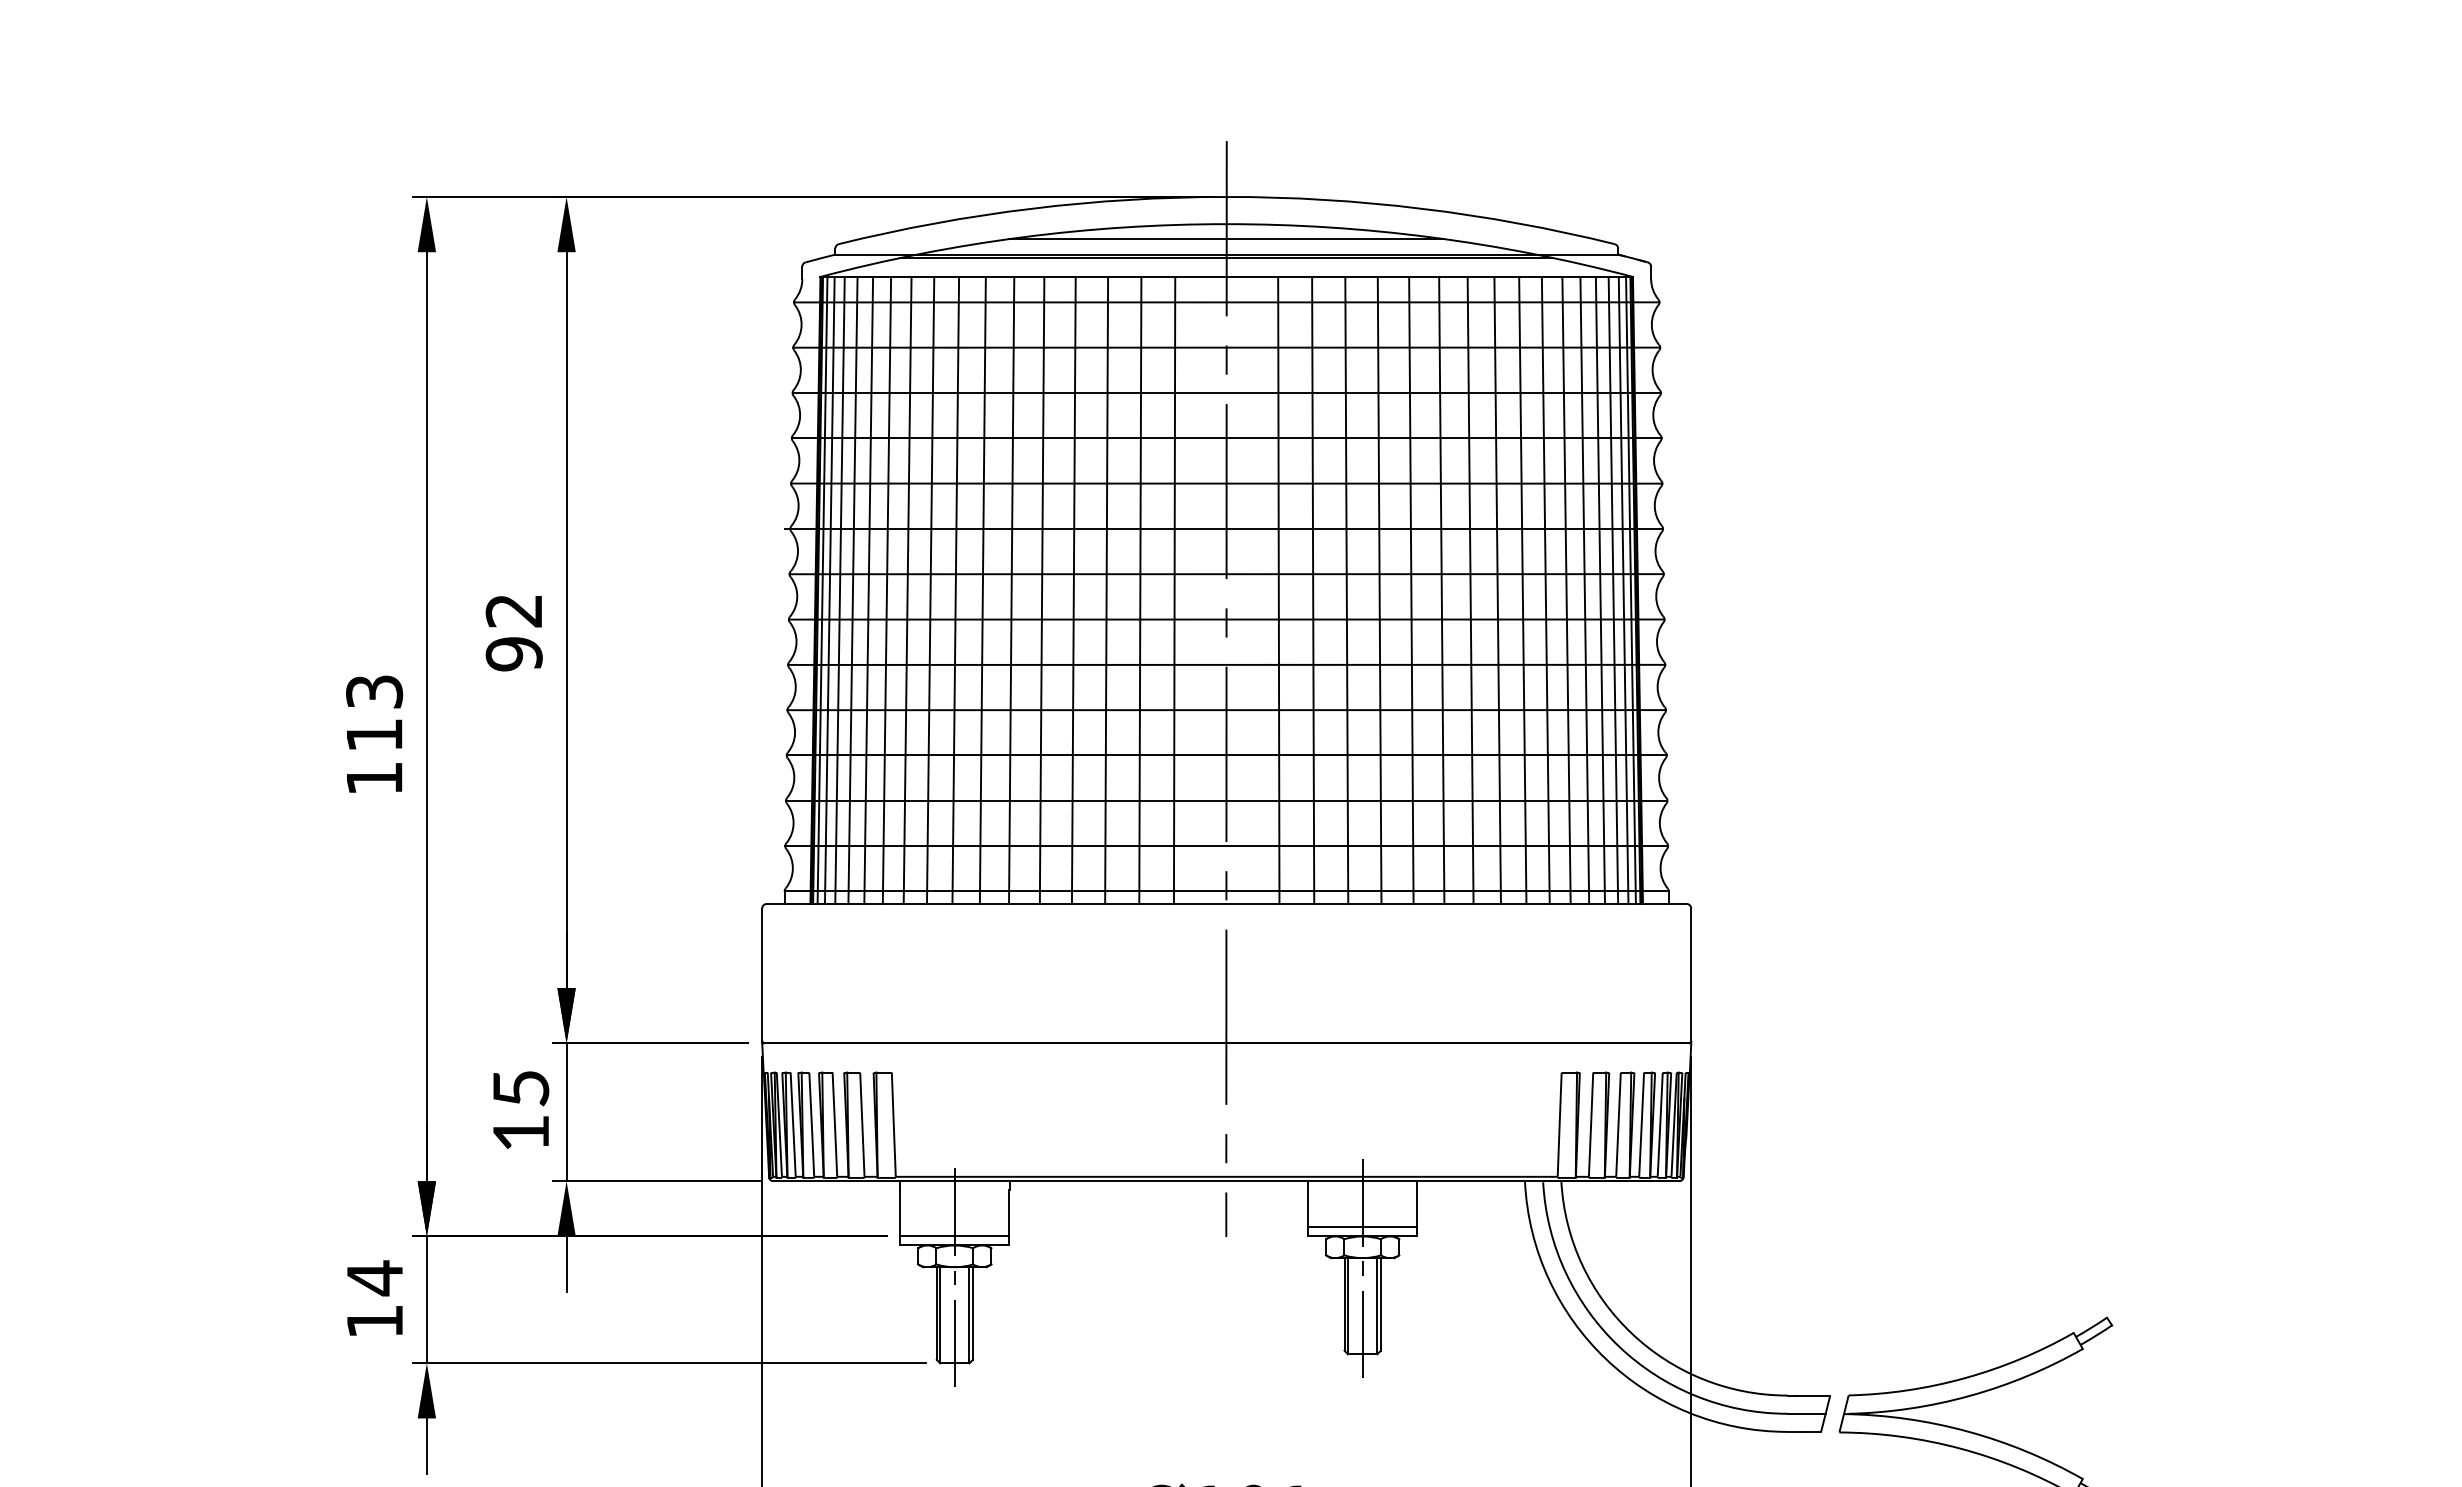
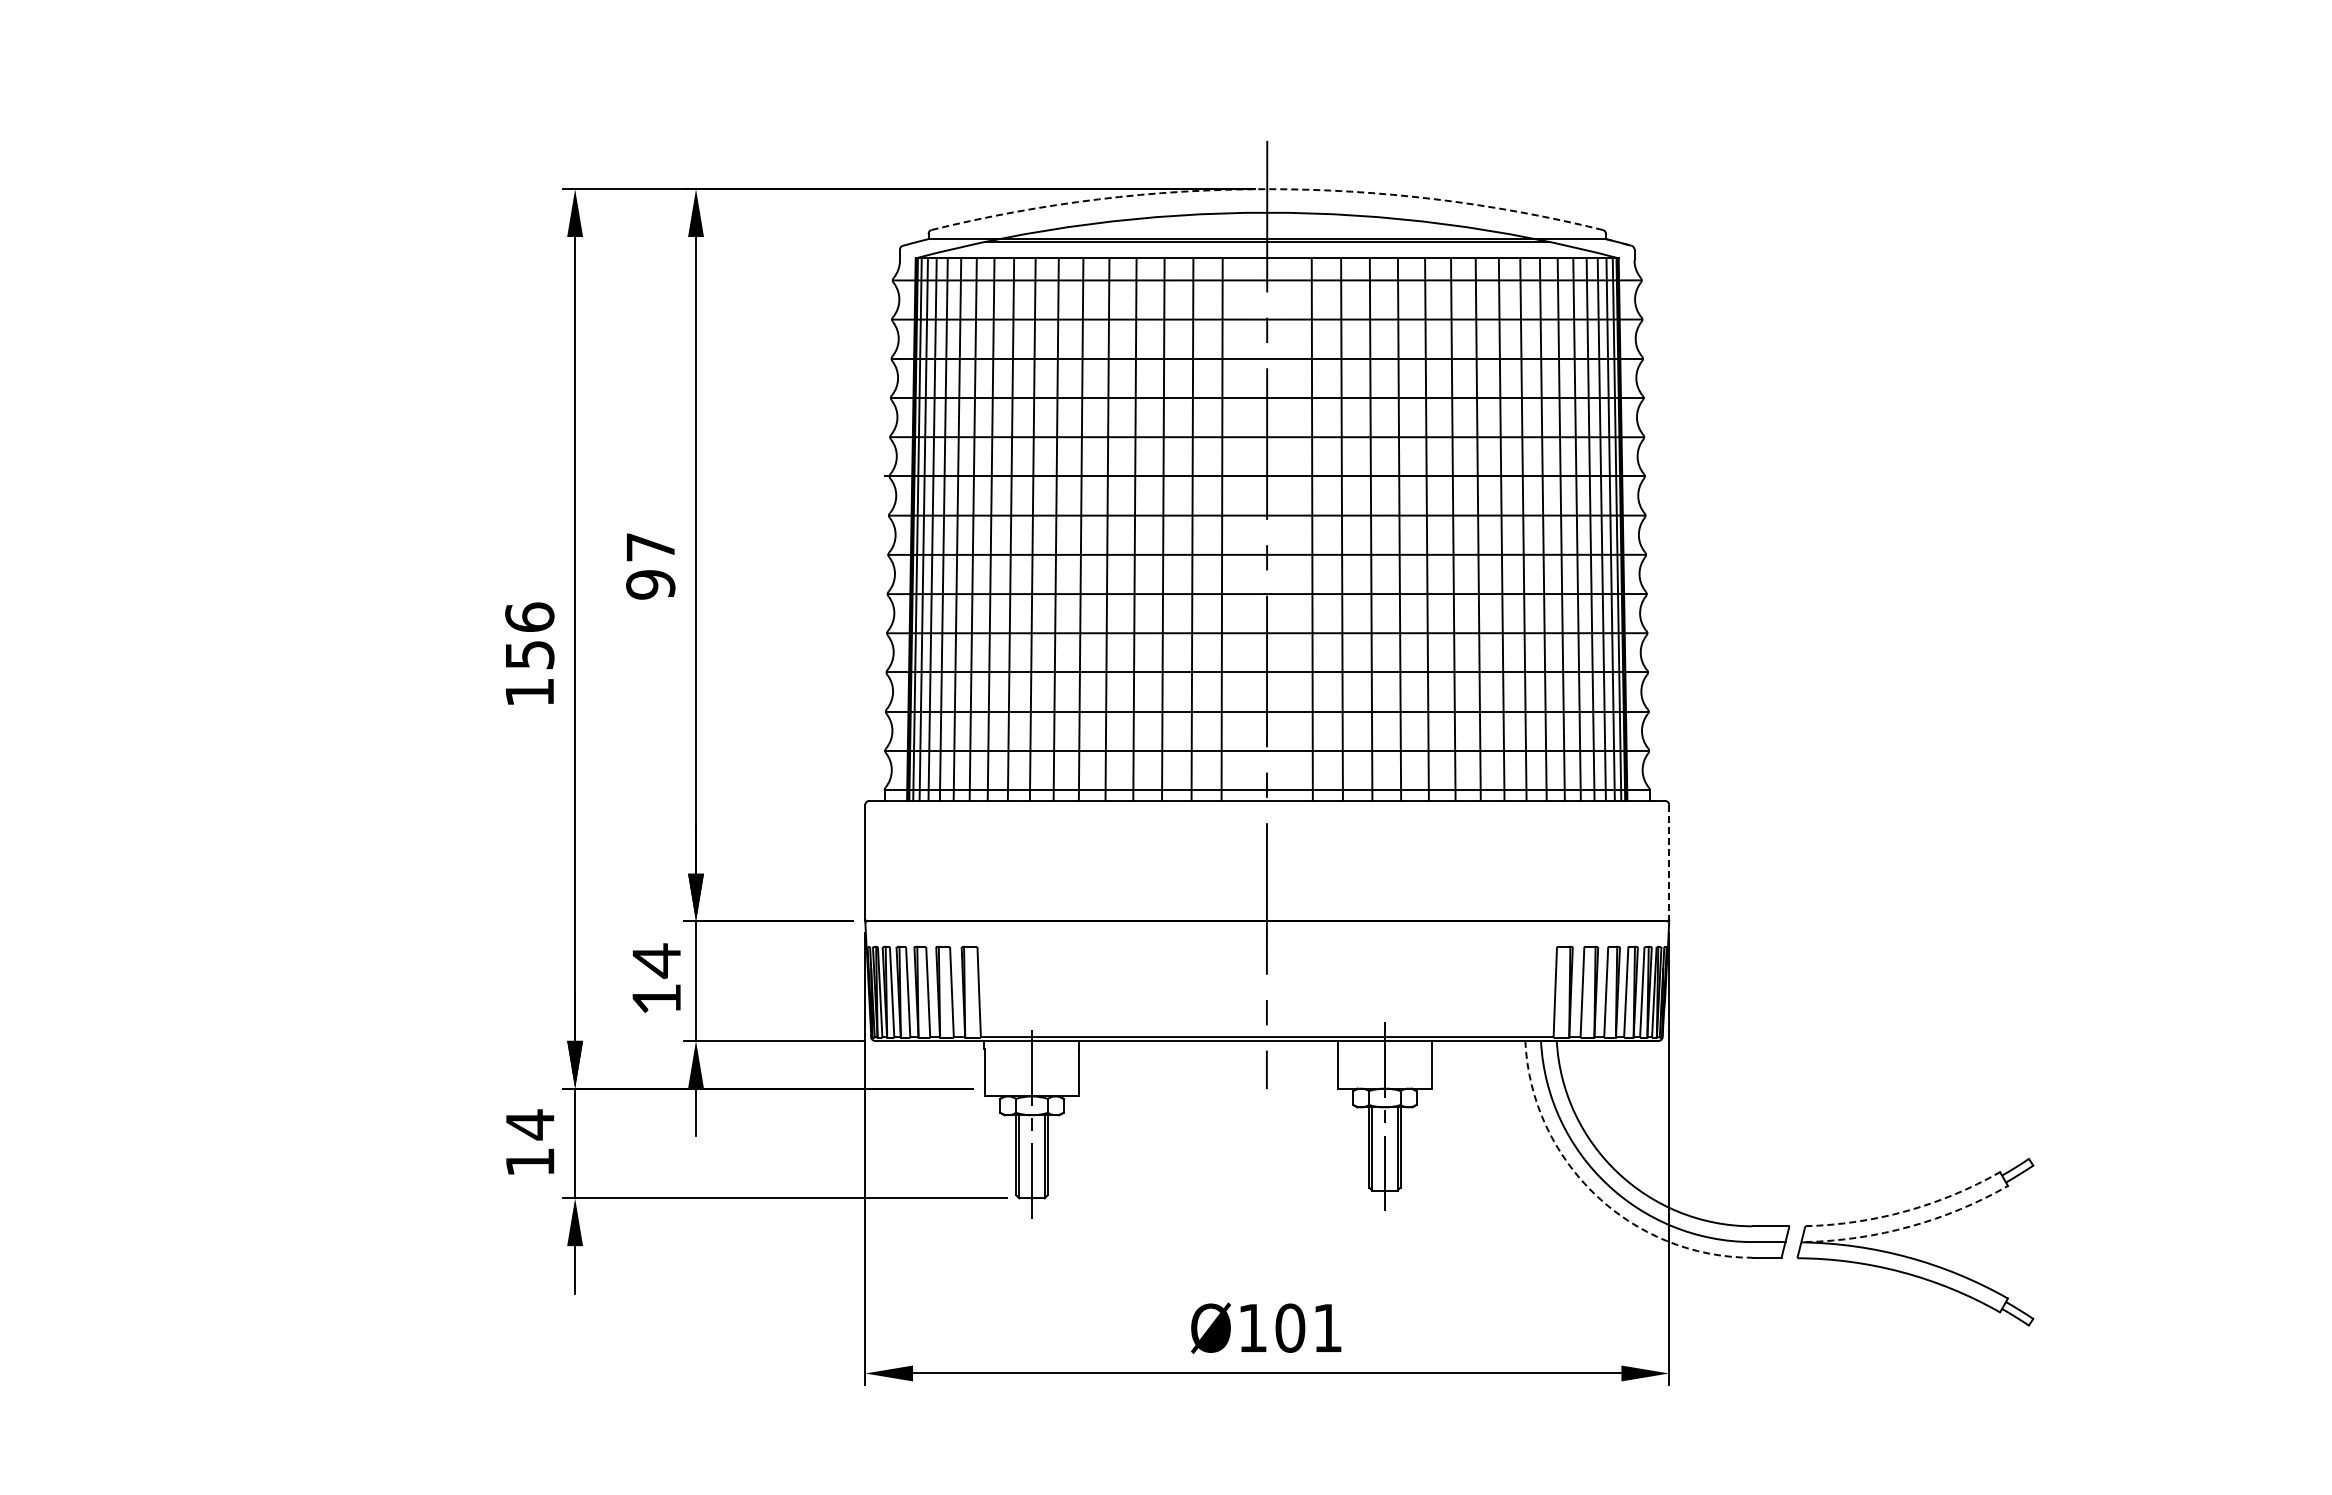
arc: (1227, 197) -> (1267, 189), solid -> dashed
line: (1227, 238) -> (1267, 225), removed
text: (513, 611) -> (650, 547), 92 -> 97
text: (374, 712) -> (529, 635), 113 -> 156
line: (1691, 975) -> (1669, 862), solid -> dashed
text: (520, 1089) -> (656, 961), 15 -> 14
line: (1362, 1227) -> (1384, 1080), removed
line: (954, 1236) -> (1031, 1088), removed
arc: (1606, 1358) -> (1595, 1194), solid -> dashed
arc: (1965, 1378) -> (1906, 1211), solid -> dashed
arc: (1970, 1395) -> (1910, 1226), solid -> dashed

